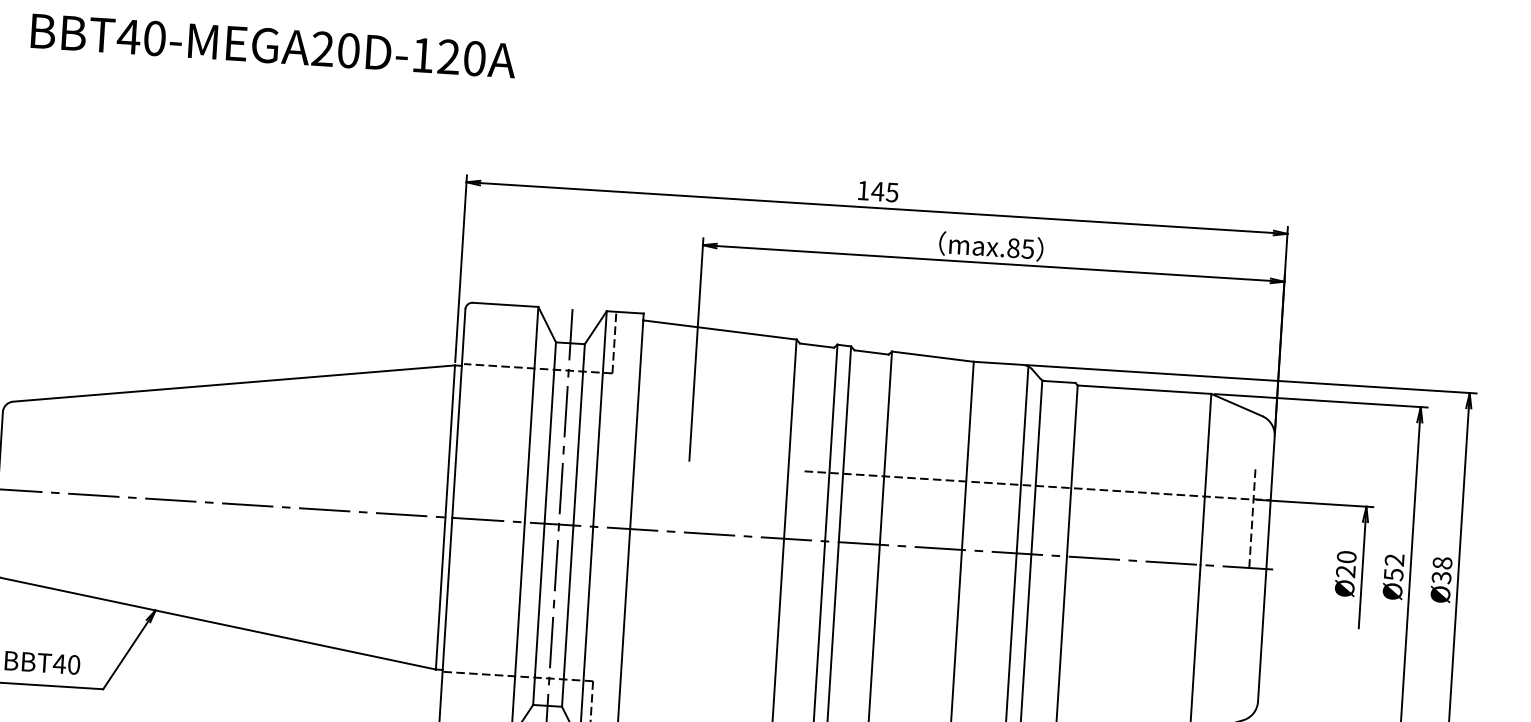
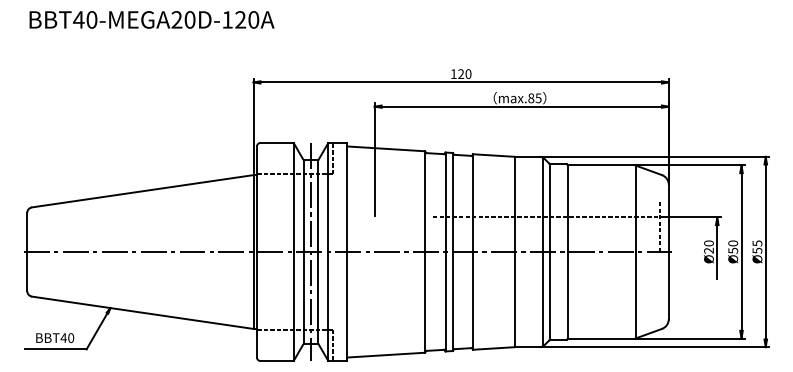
text: (884, 190) -> (464, 73), 145 -> 120
text: (1395, 560) -> (733, 243), 52 -> 50
text: (1442, 569) -> (757, 246), 38 -> 55

